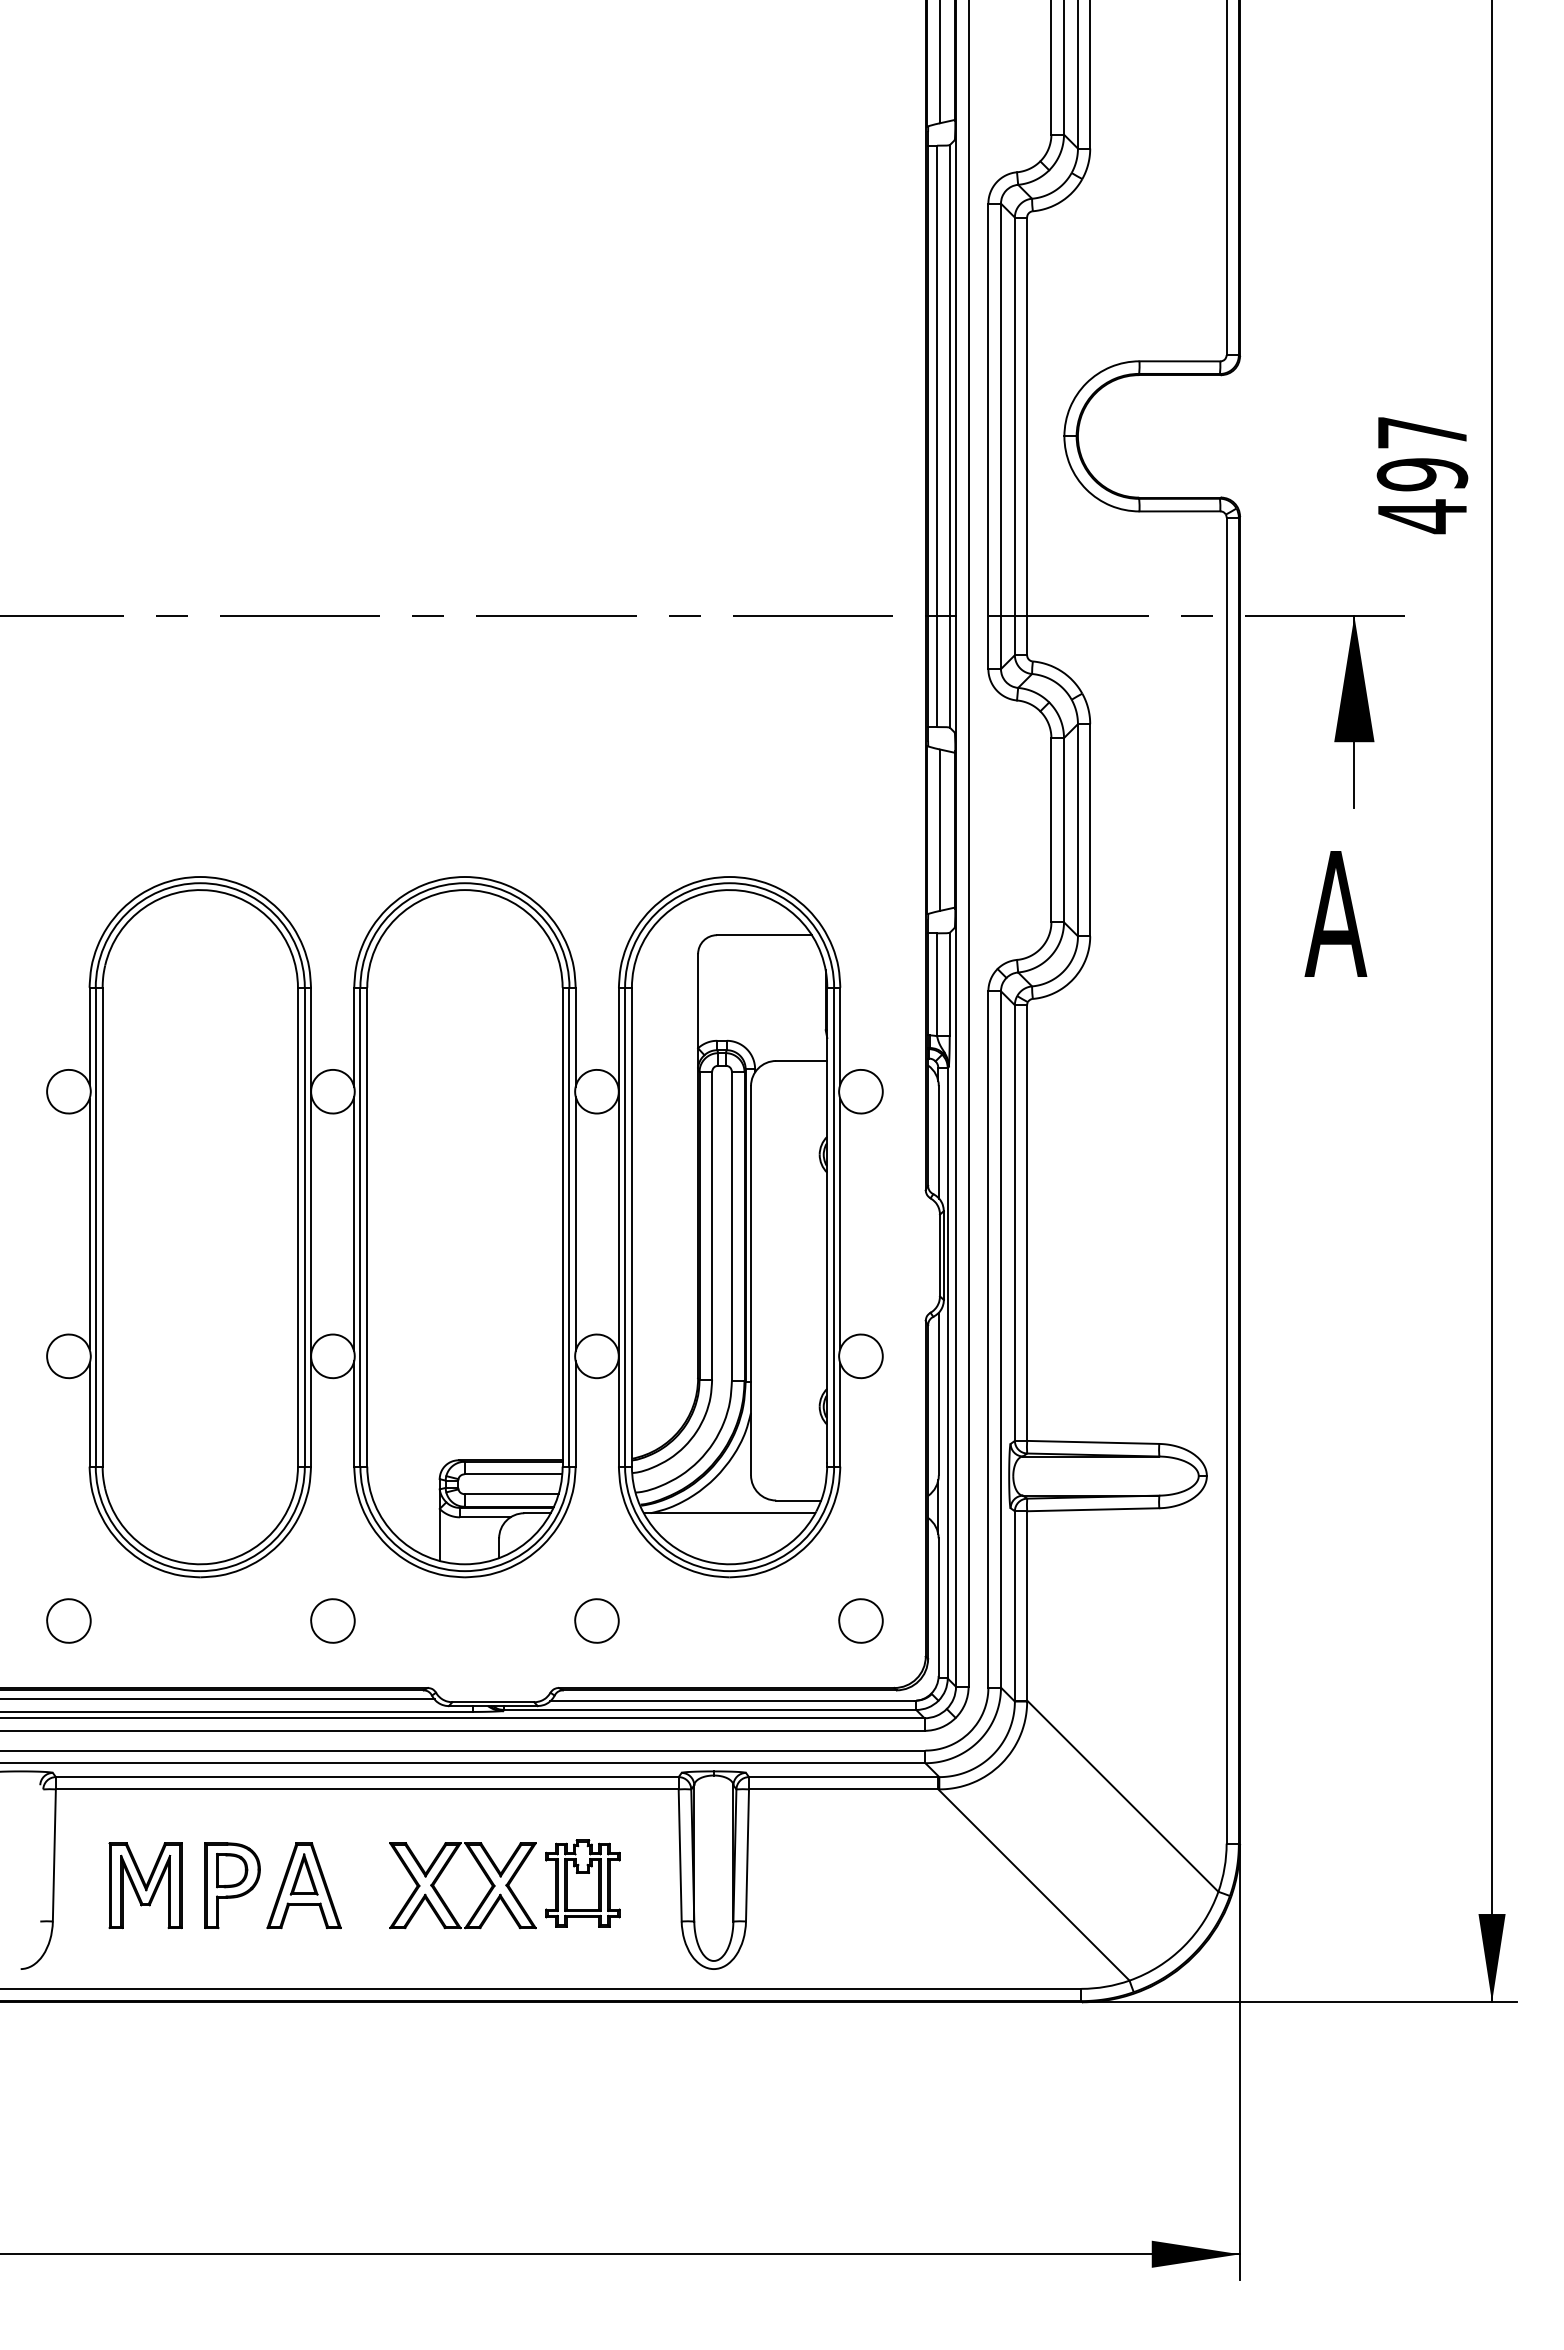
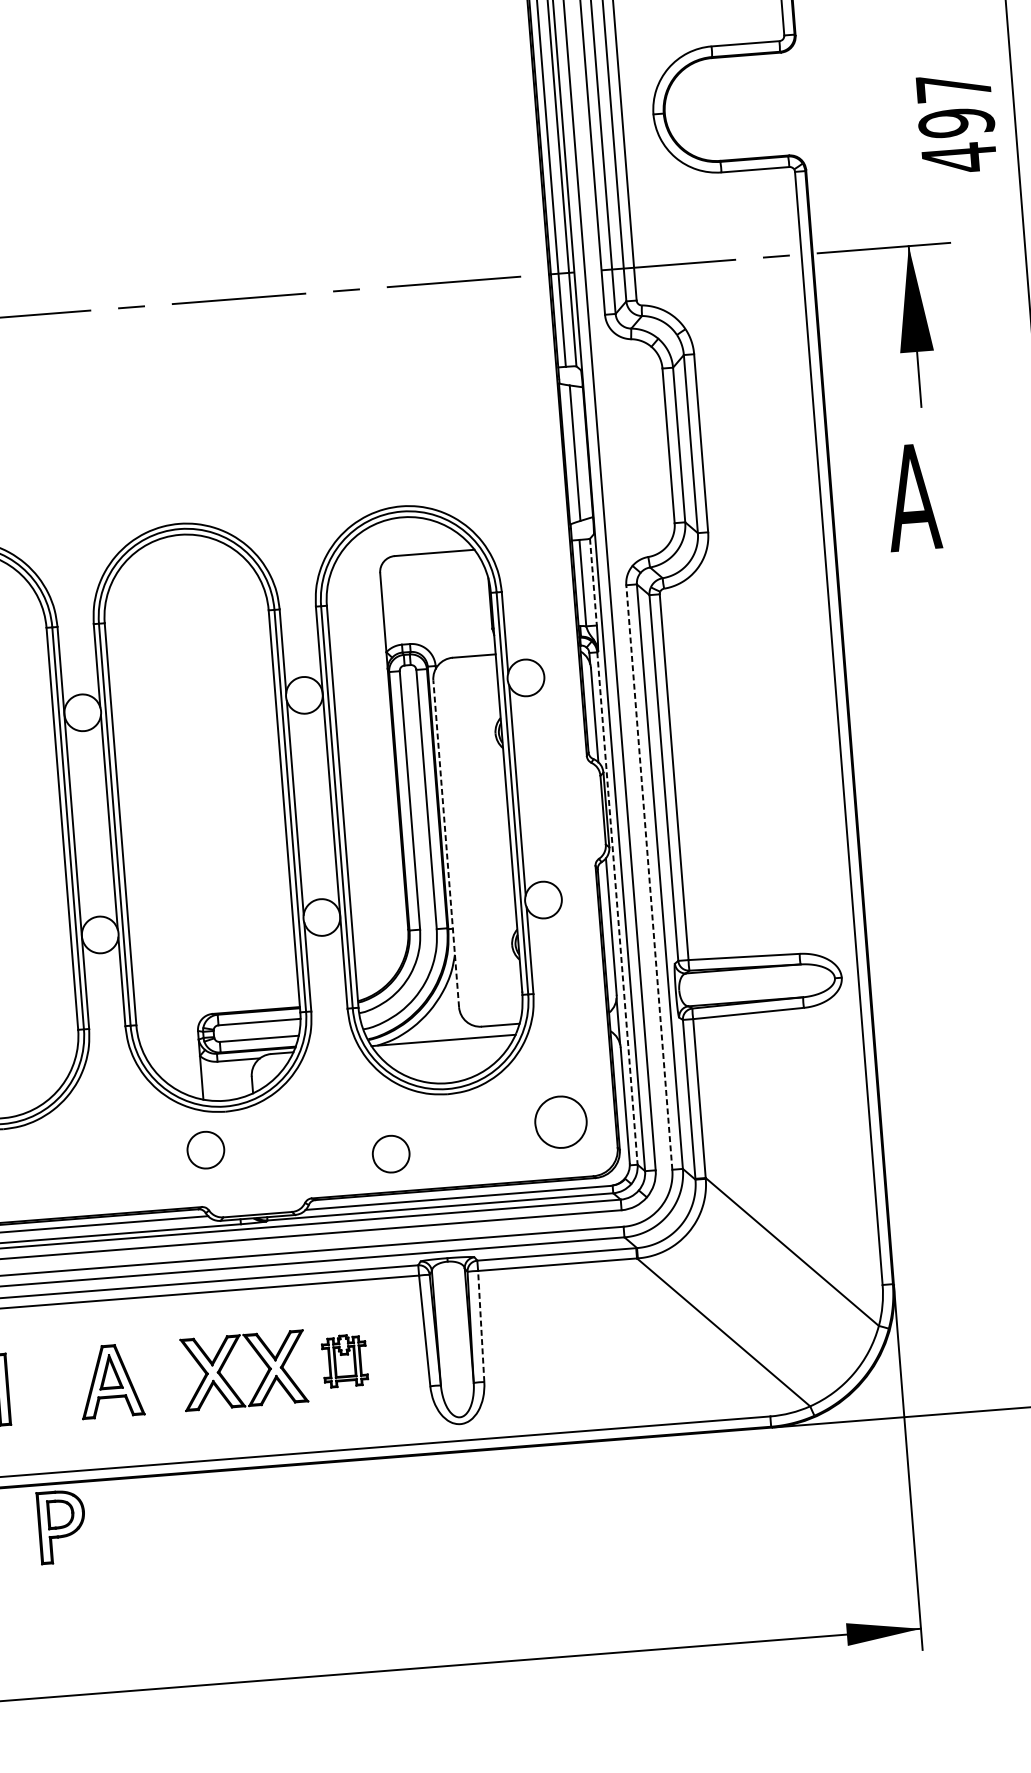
line: (949, 984) -> (593, 582), solid -> dashed
line: (751, 1280) -> (446, 843), solid -> dashed
line: (988, 1338) -> (649, 876), solid -> dashed
line: (947, 1373) -> (617, 908), solid -> dashed
part: (332, 1620) -> (205, 1149), moved
part: (596, 1620) -> (390, 1153), moved
part: (860, 1620) -> (560, 1121), size x1.4
line: (747, 1854) -> (481, 1325), solid -> dashed
part: (582, 1883) -> (344, 1360), size x0.7
part: (232, 1885) -> (62, 1526), moved

